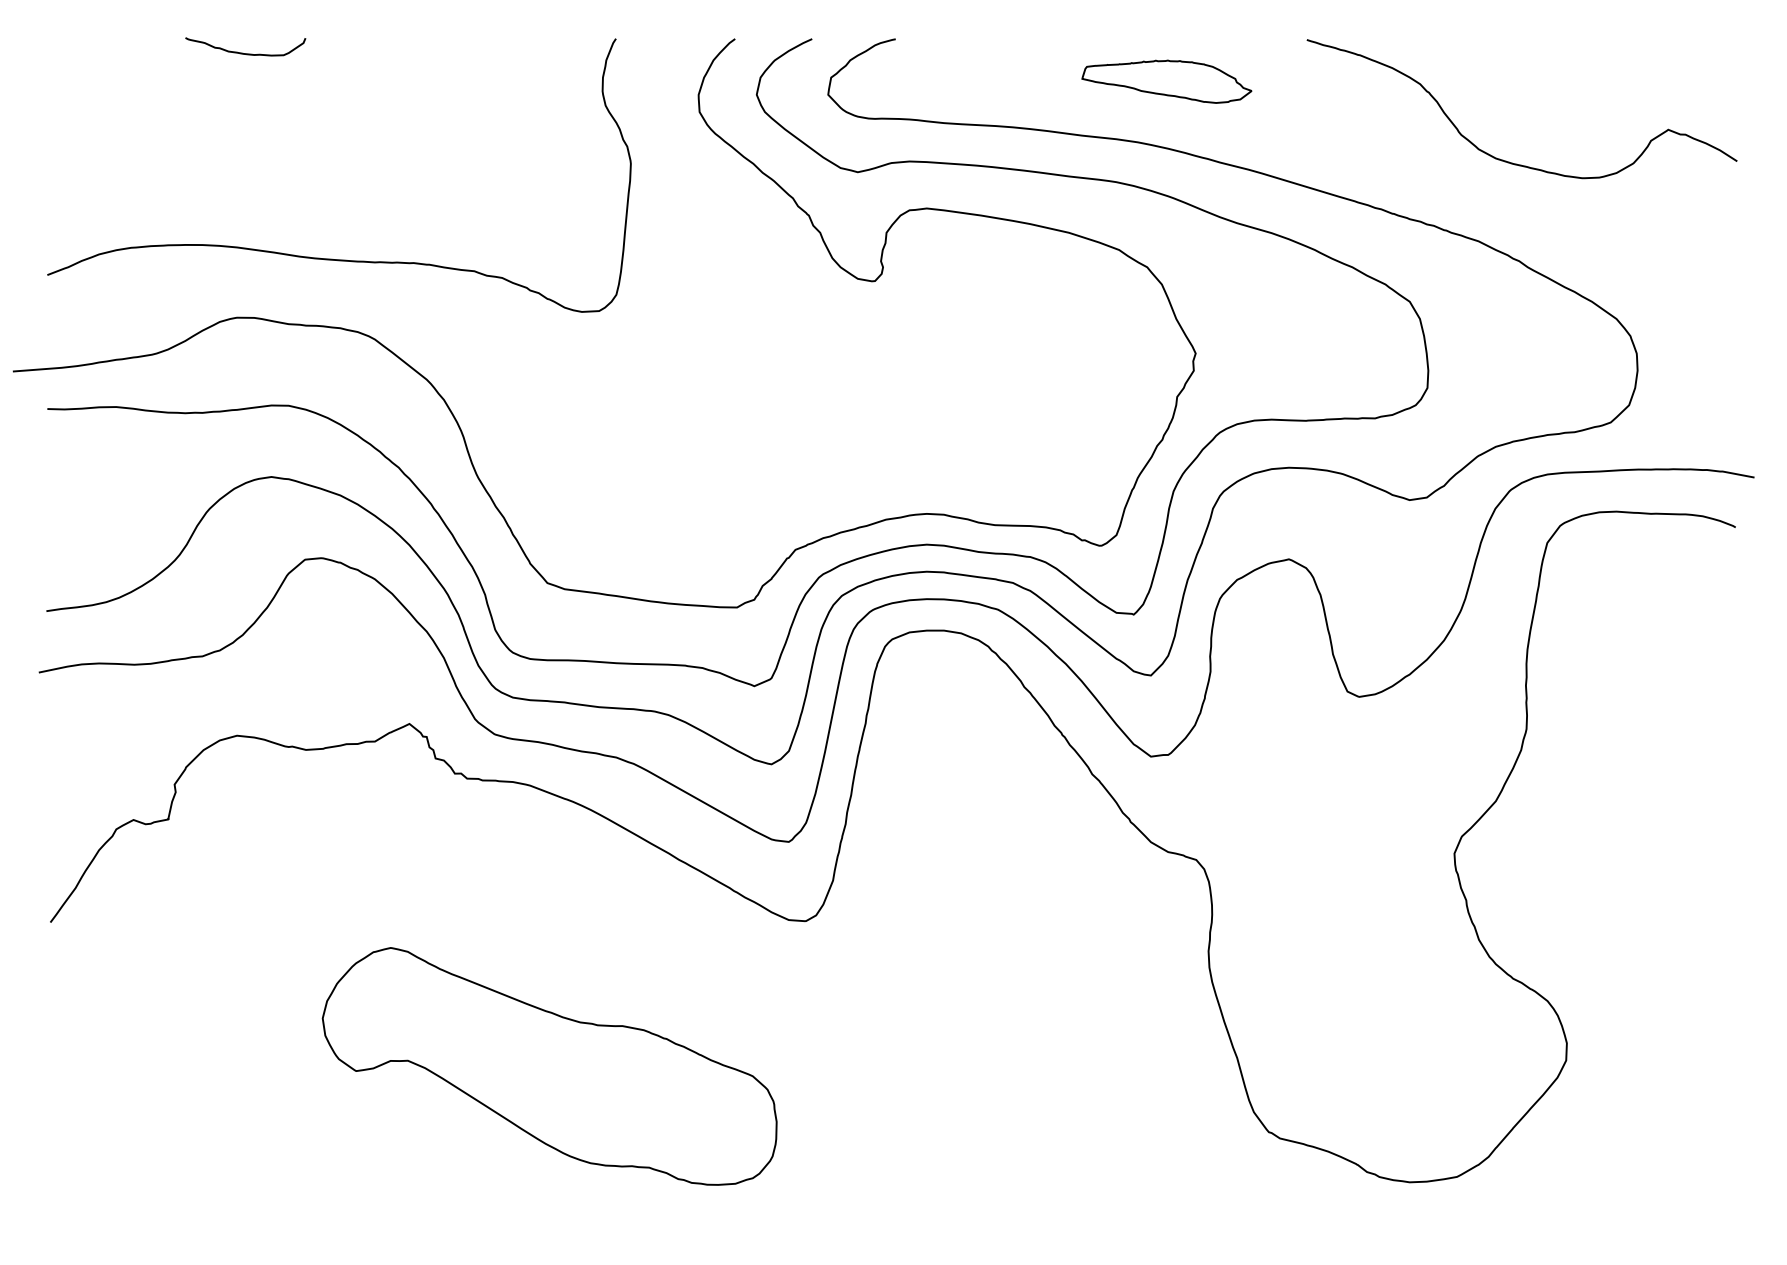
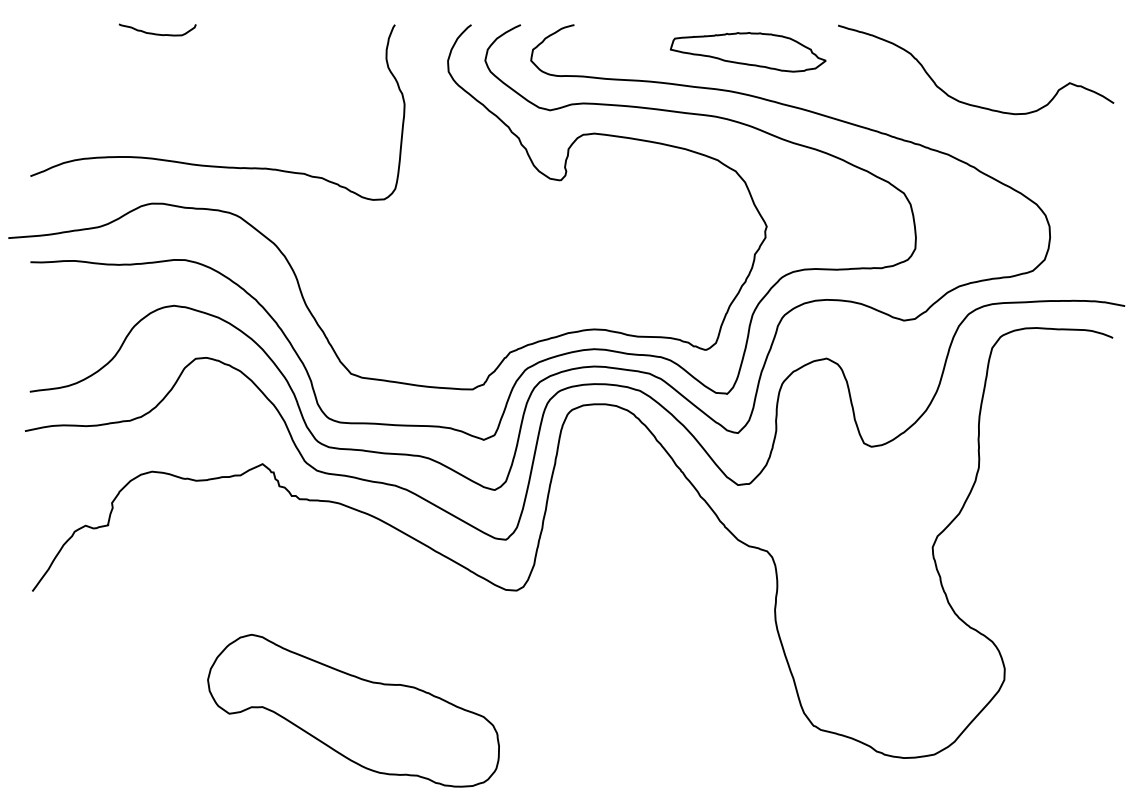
part: (1167, 81) -> (748, 52), size x1.43
part: (549, 1066) -> (353, 710), moved

